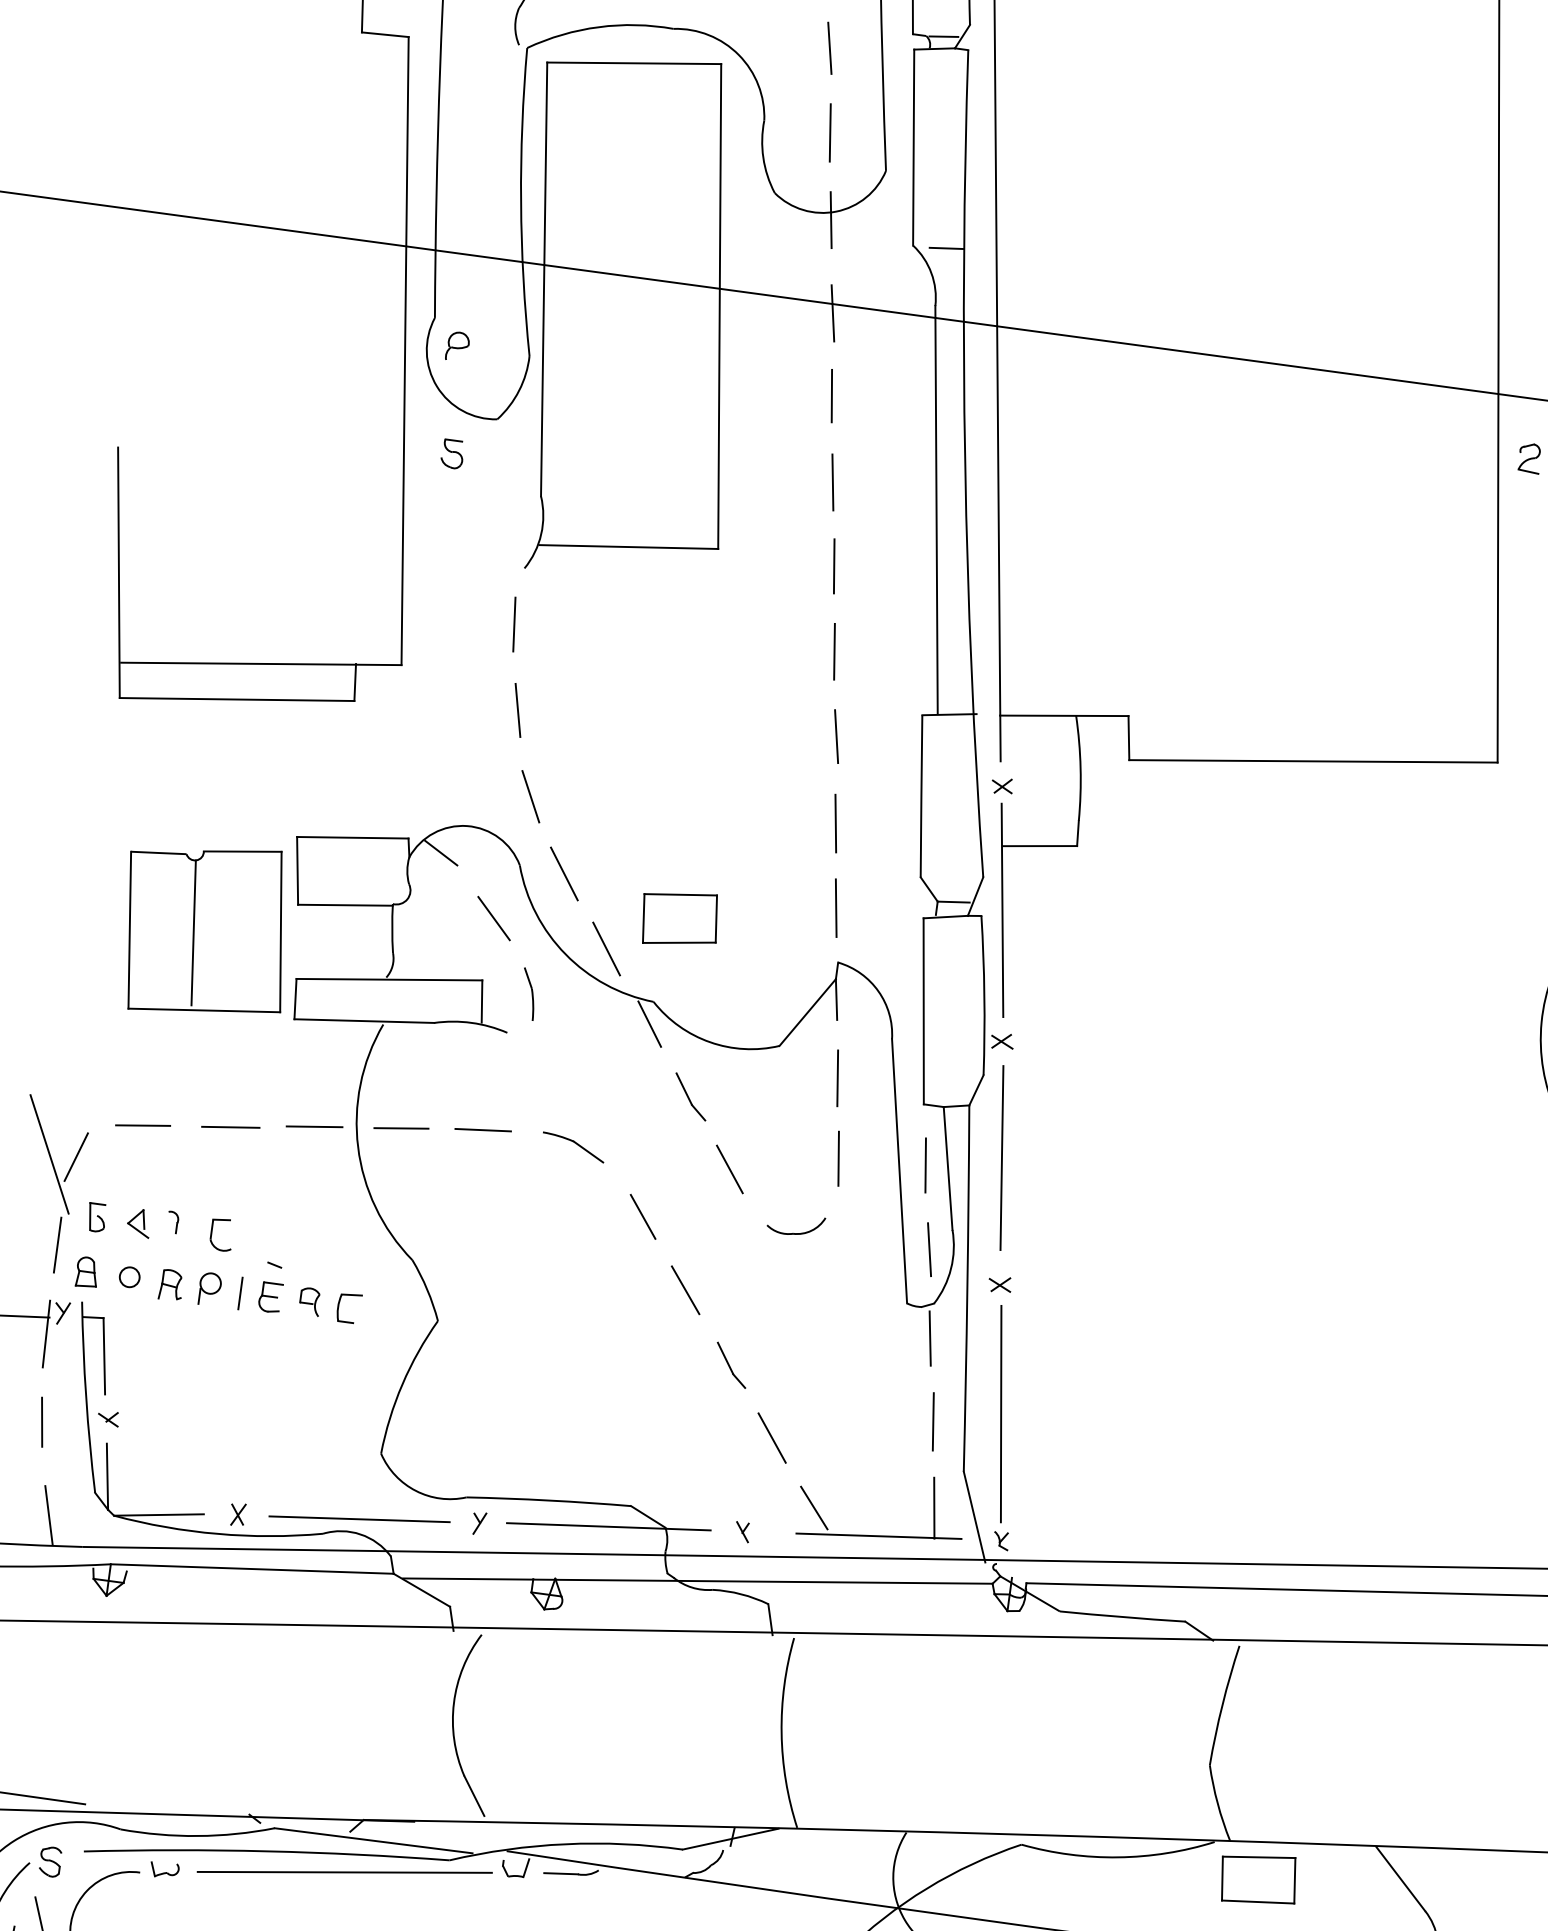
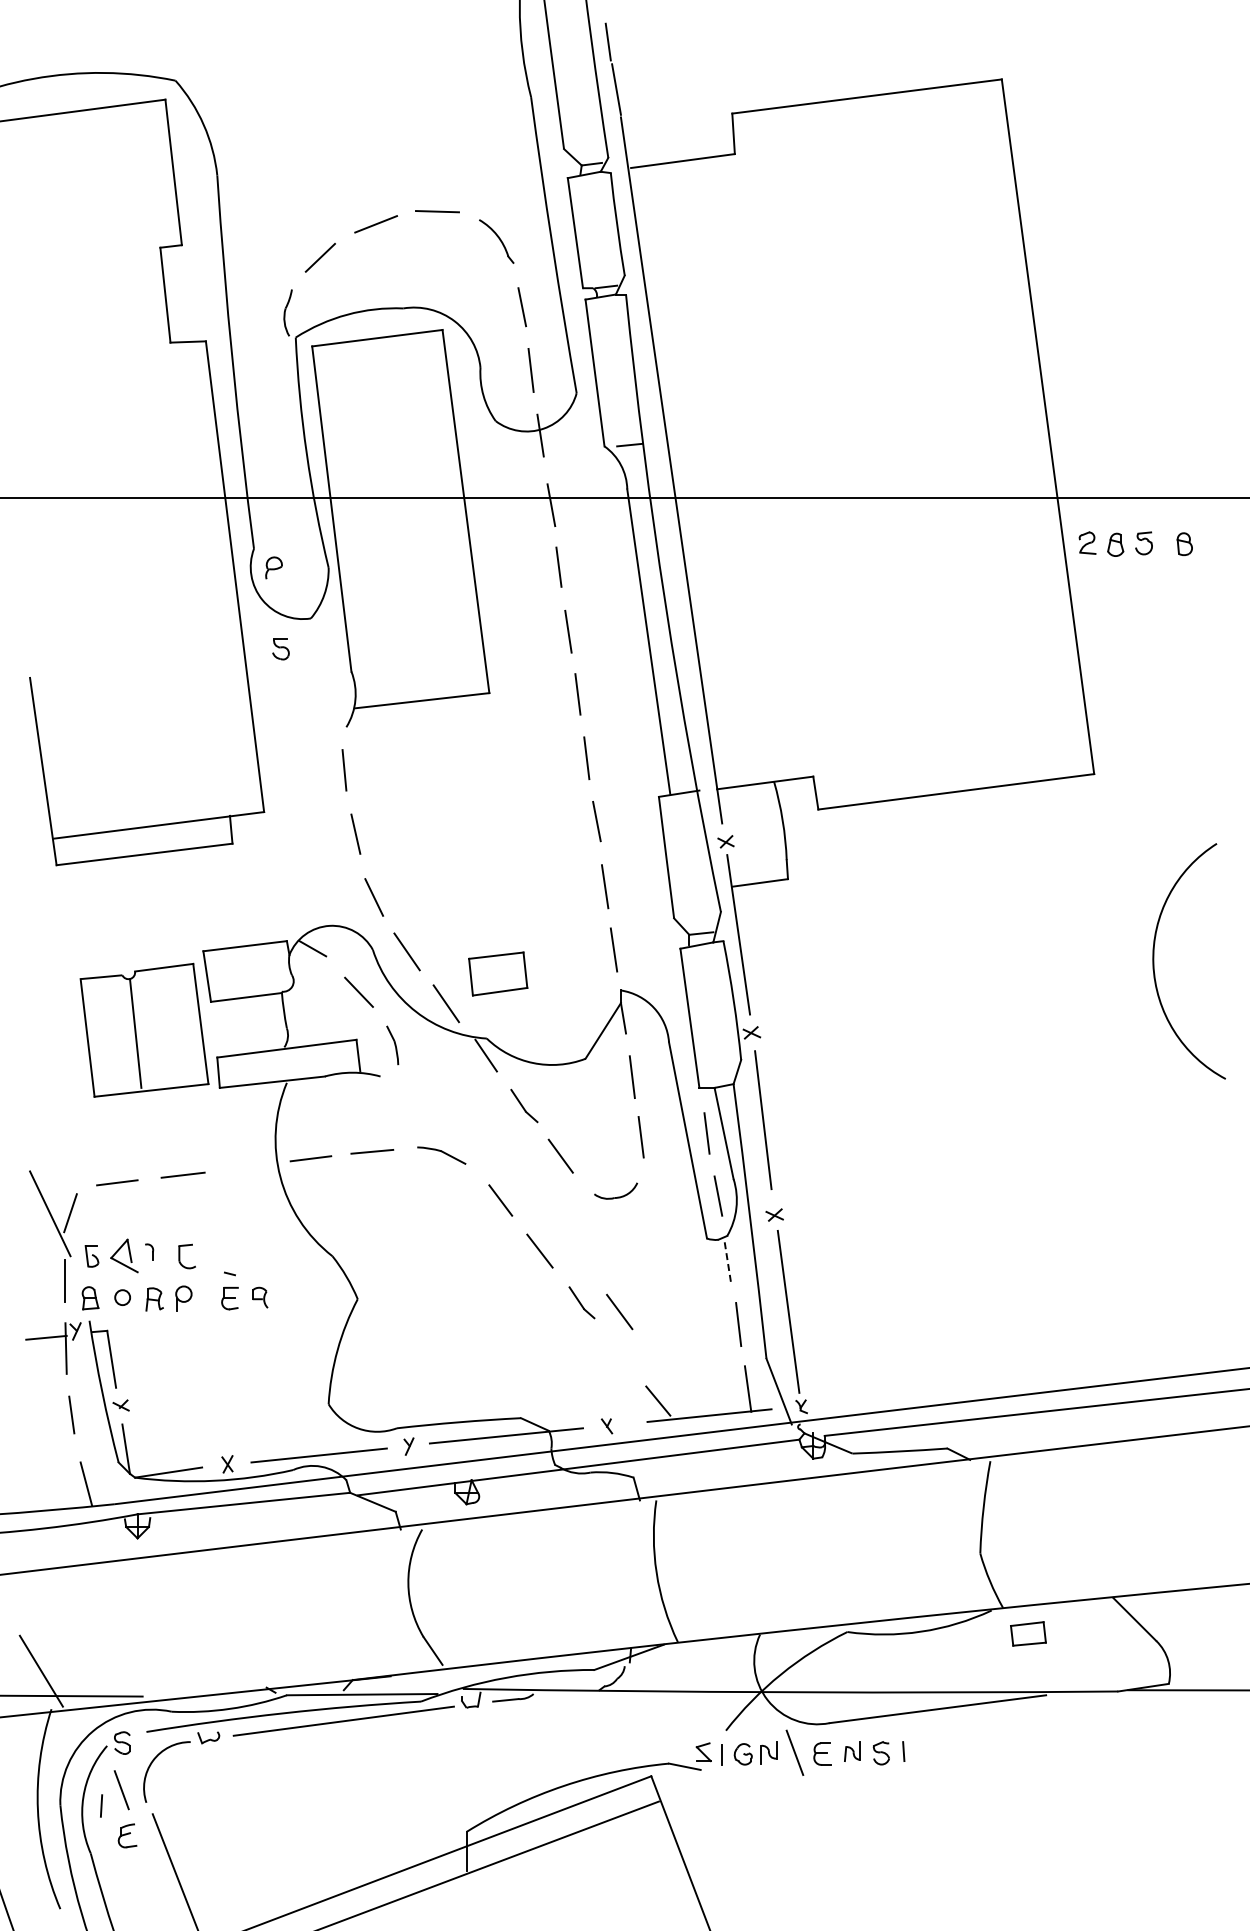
line: (314, 1125) -> (245, 1165), removed
part: (138, 1223) -> (123, 1256), size x1.6
line: (240, 1293) -> (207, 1298), removed
part: (339, 1305) -> (282, 1297), removed
line: (929, 1339) -> (727, 1263), solid -> dashed
line: (772, 1437) -> (619, 1311), moved
part: (1258, 1878) -> (1028, 1633), size x0.6

